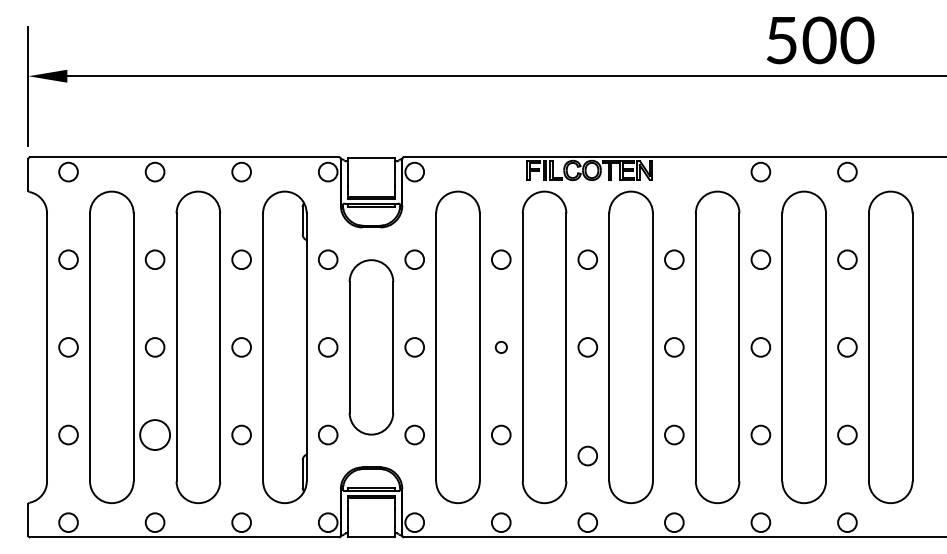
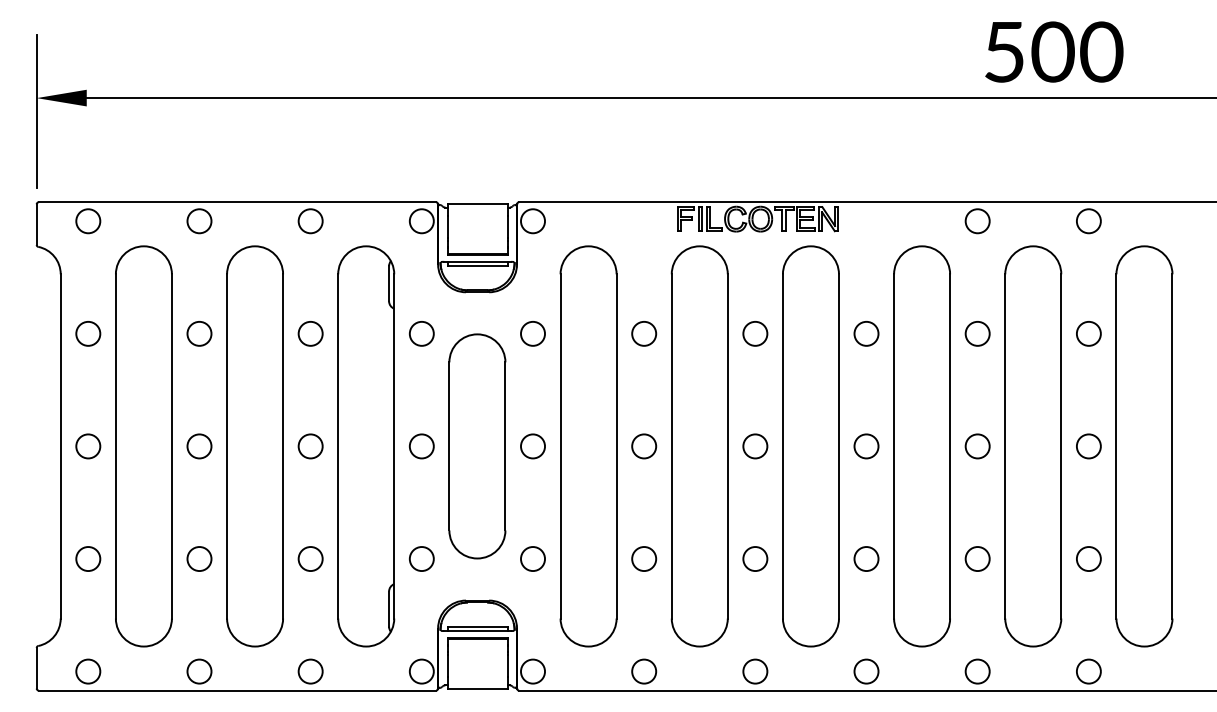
circle: (501, 347) -> (644, 446), size x1.67
circle: (154, 434) -> (198, 558), size x0.62
circle: (587, 455) -> (754, 558), moved

